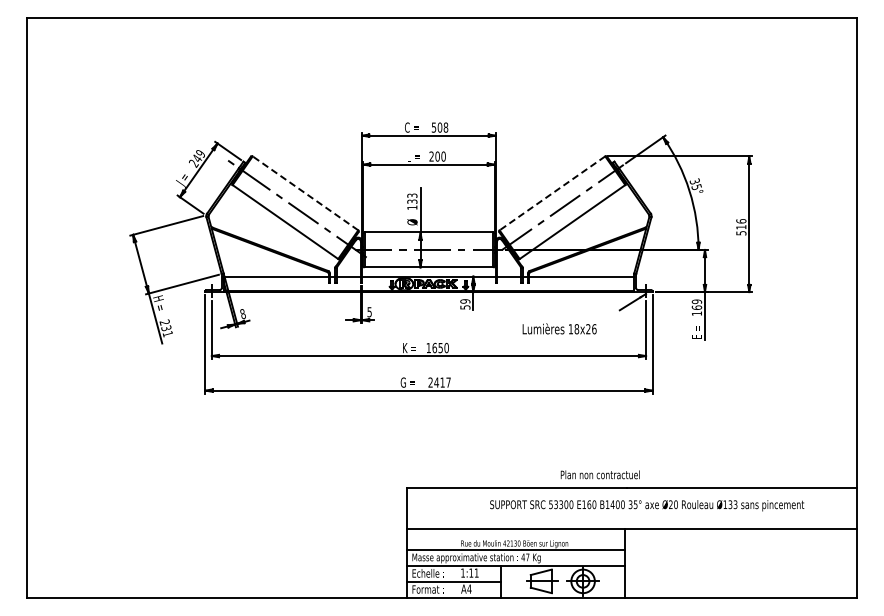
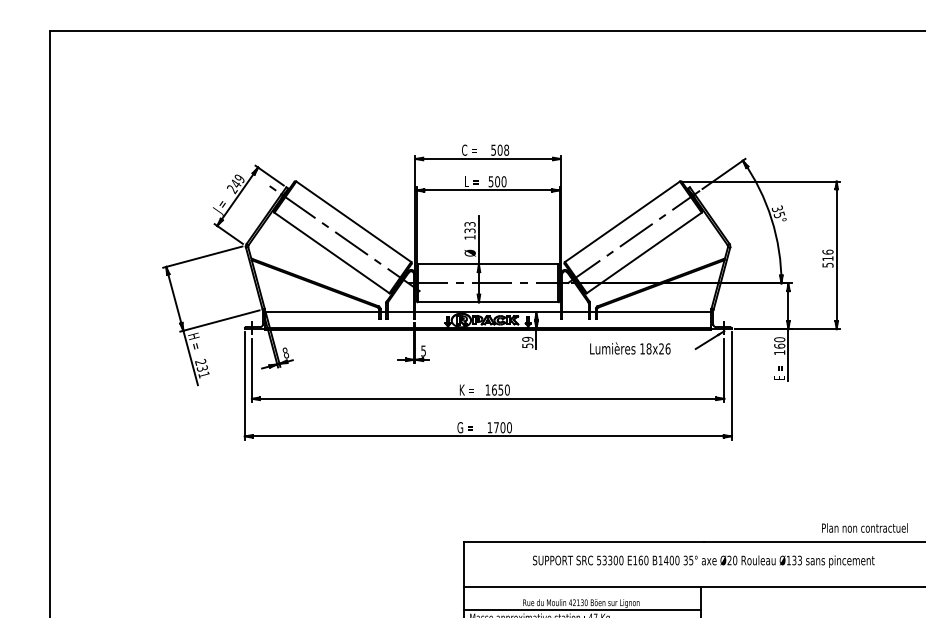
text: (431, 156) -> (490, 181), 200 -> 500
line: (305, 193) -> (353, 221), dashed -> solid
line: (552, 193) -> (622, 221), dashed -> solid
text: (697, 301) -> (780, 339), 169 -> 160
text: (559, 328) -> (630, 348), moved
text: (439, 382) -> (499, 427), 2417 -> 1700
text: (599, 474) -> (864, 527), moved
text: (647, 505) -> (704, 561), moved

